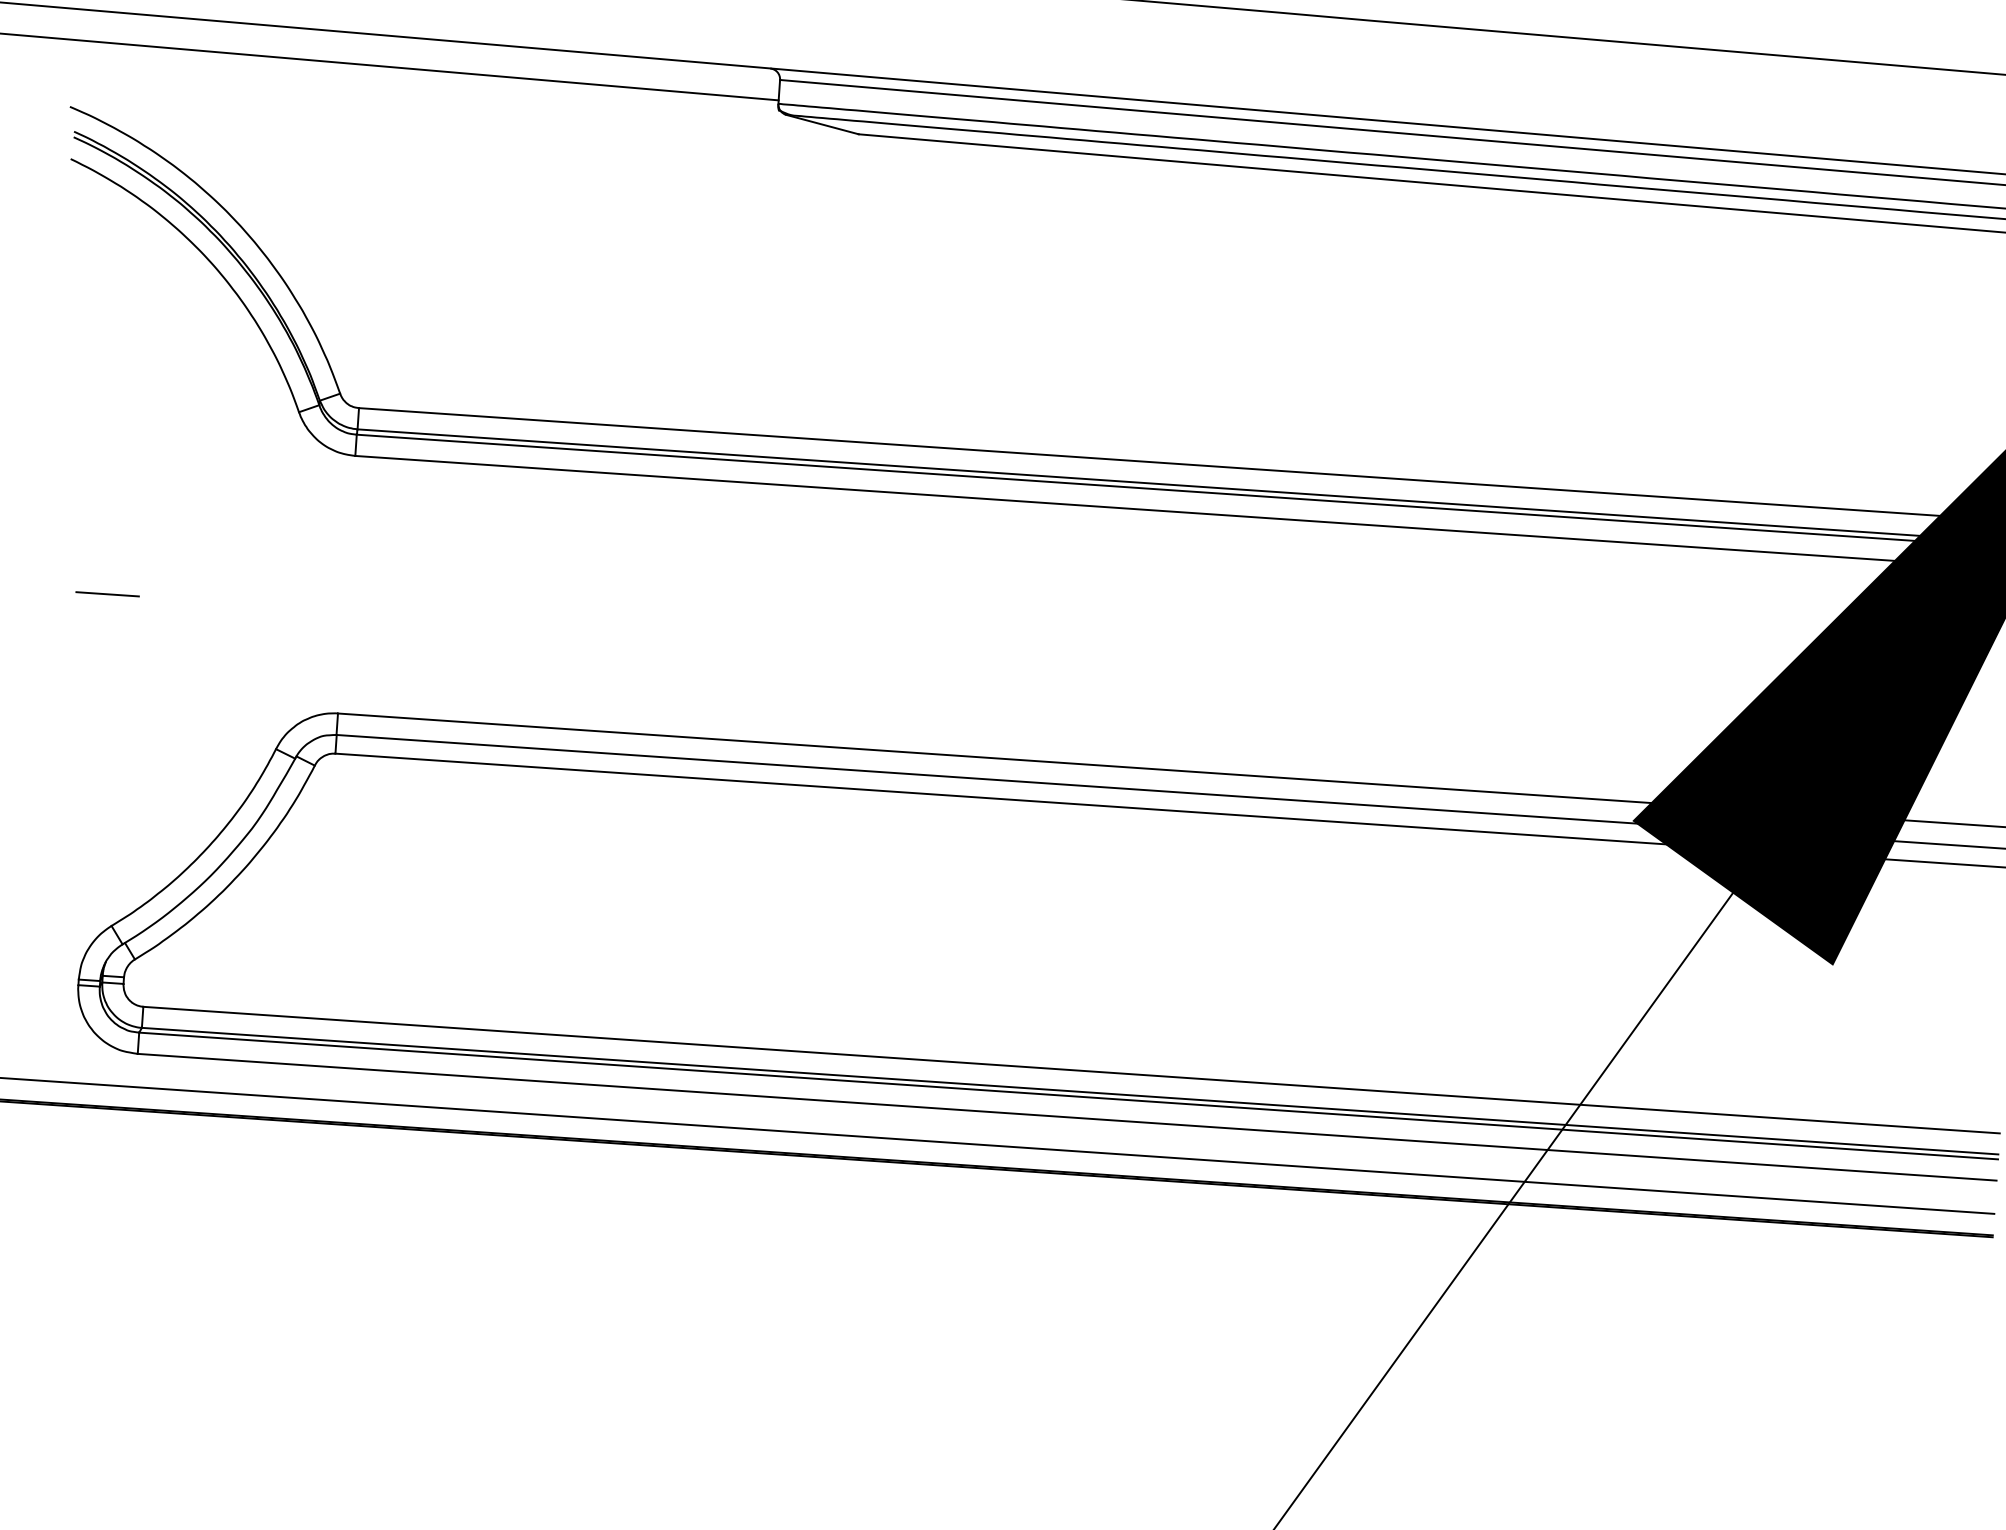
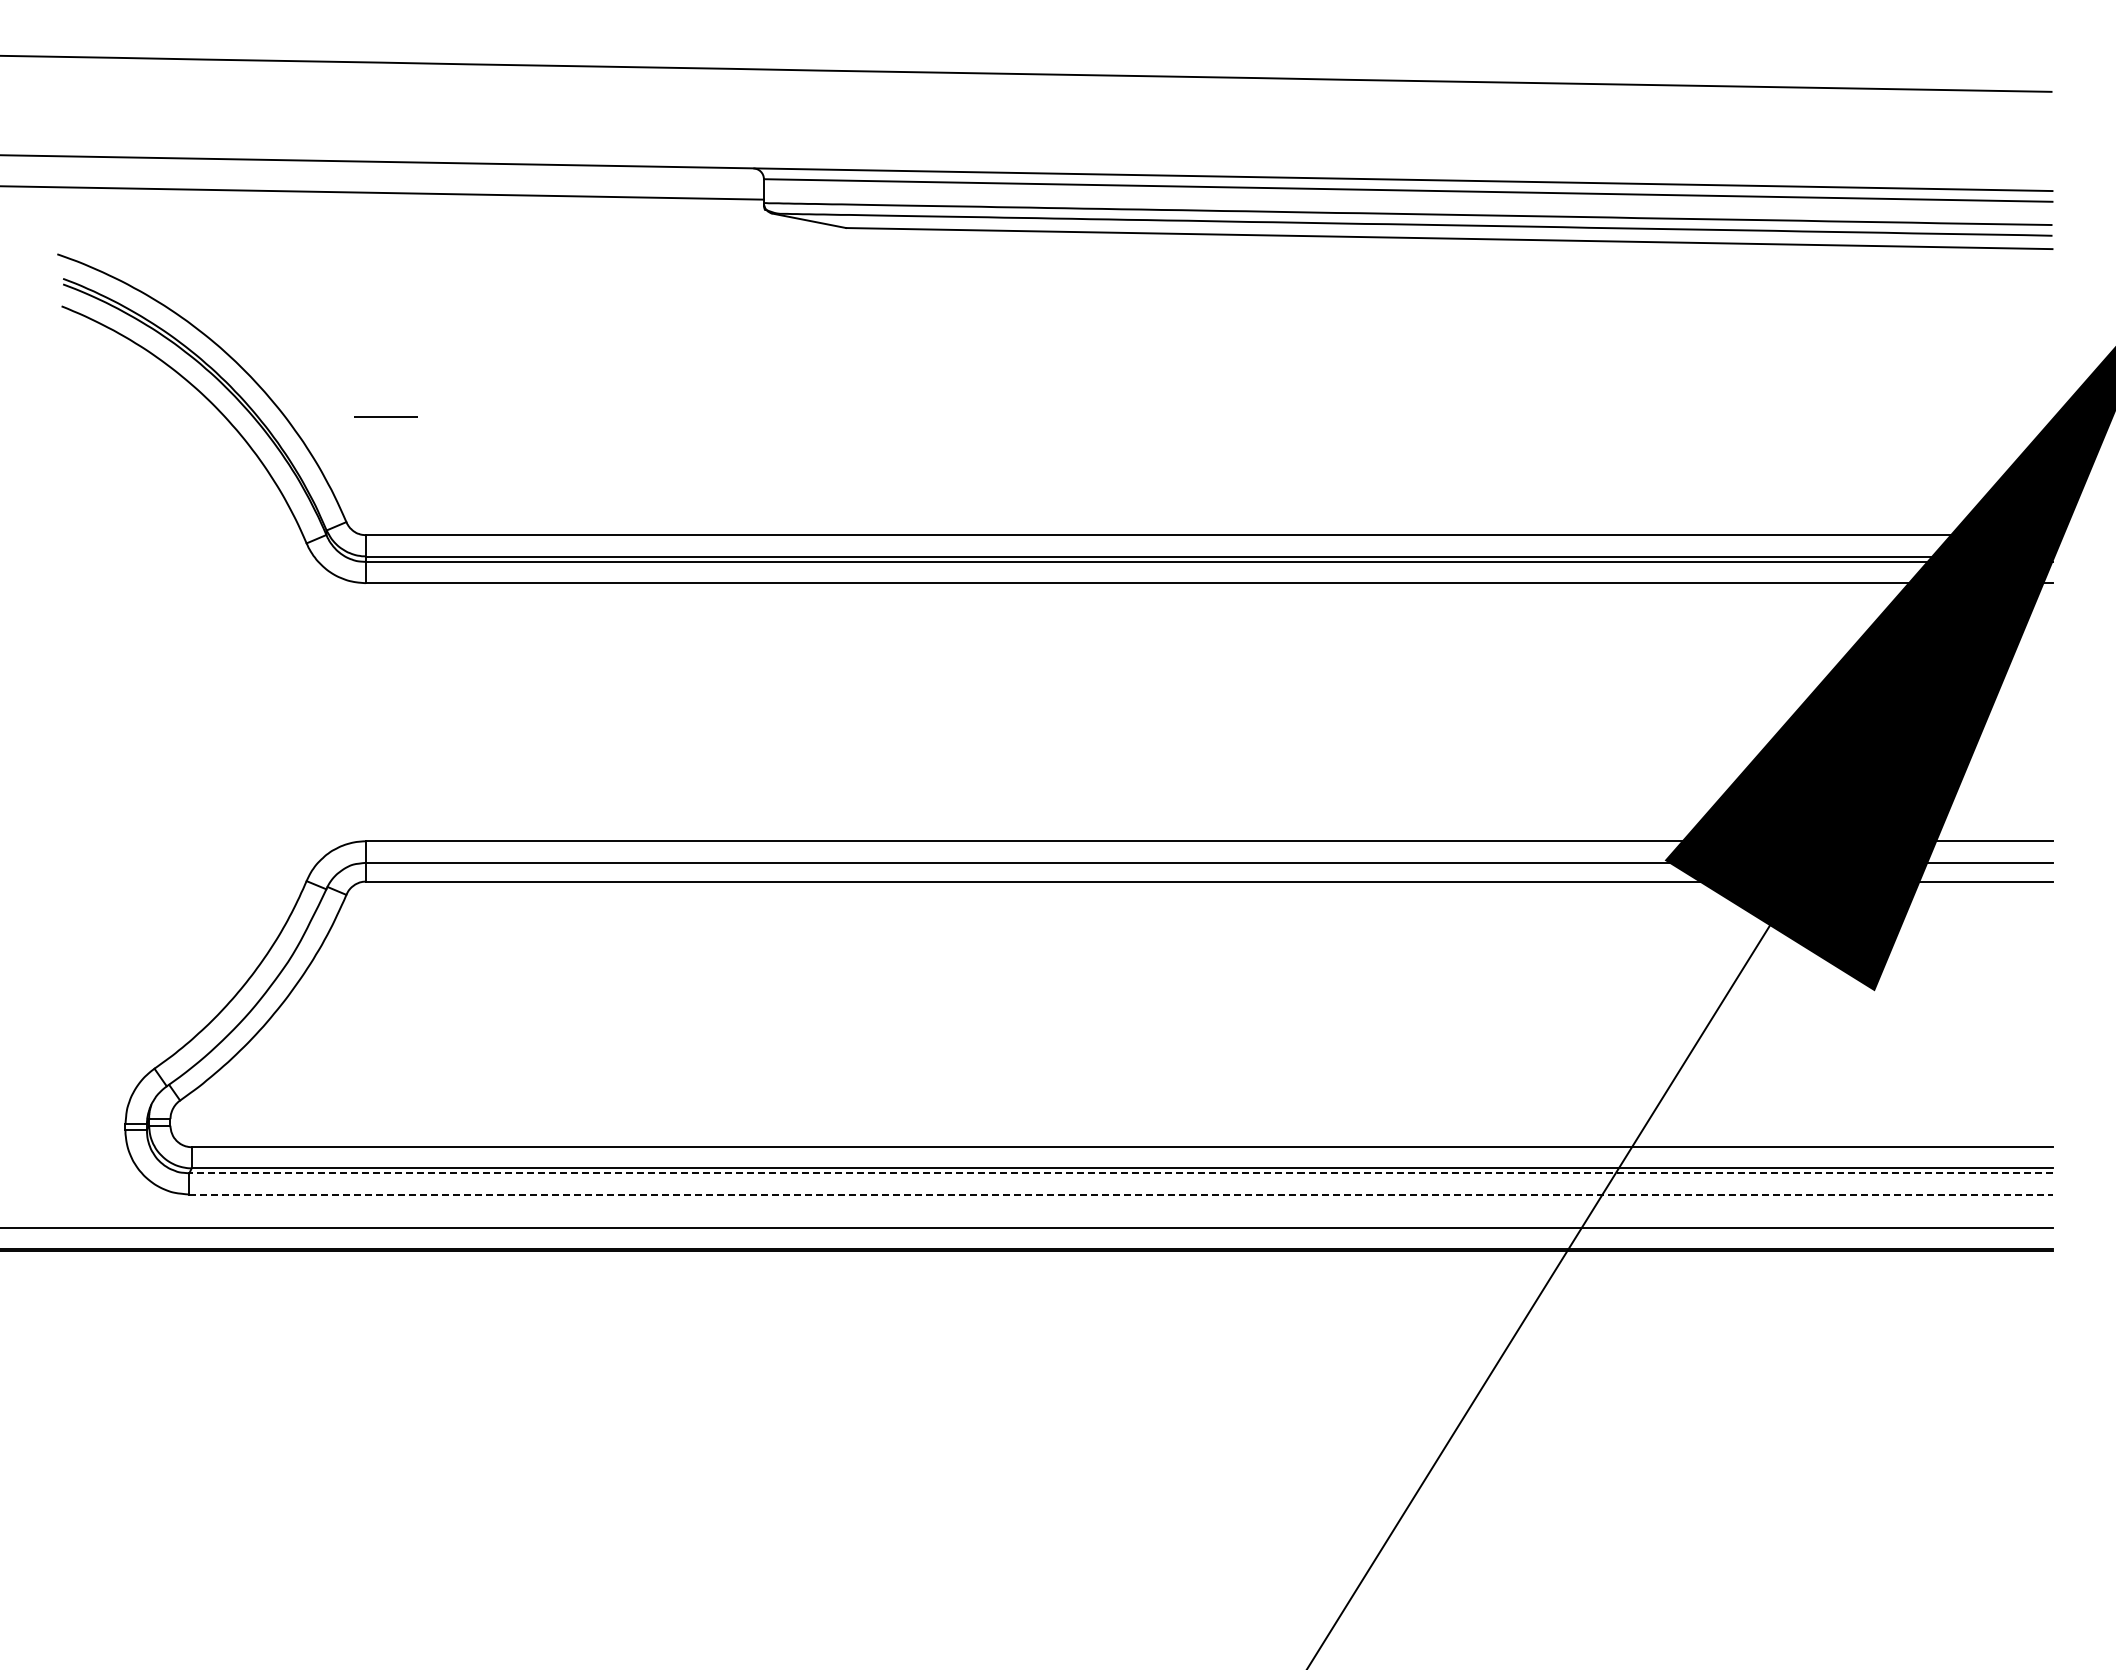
line: (107, 593) -> (385, 416), moved
line: (1068, 1096) -> (1120, 1173), solid -> dashed
line: (1066, 1117) -> (1120, 1194), solid -> dashed

